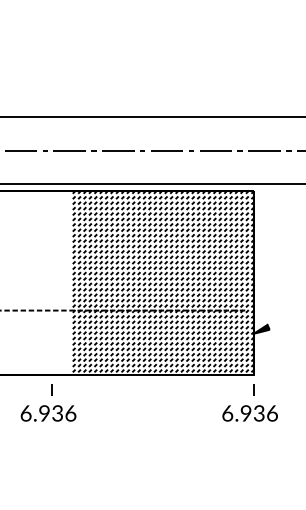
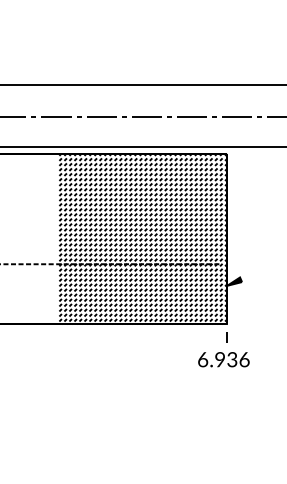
part: (48, 402) -> (36, 349), removed

